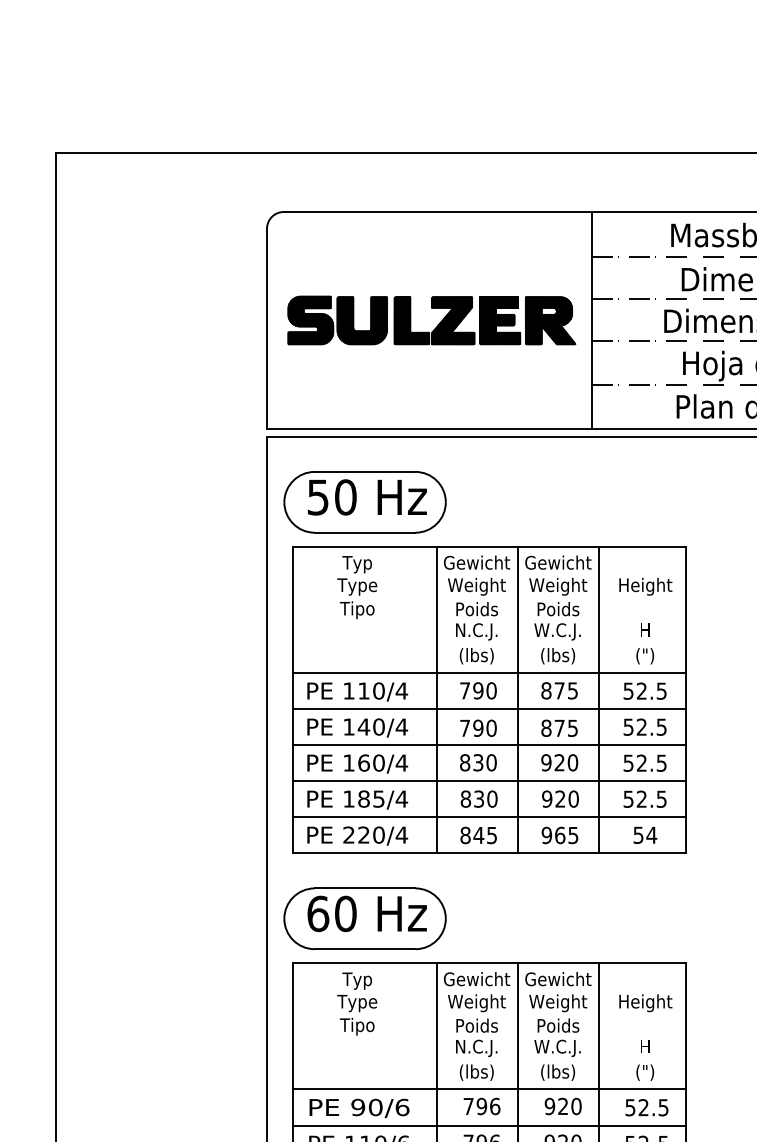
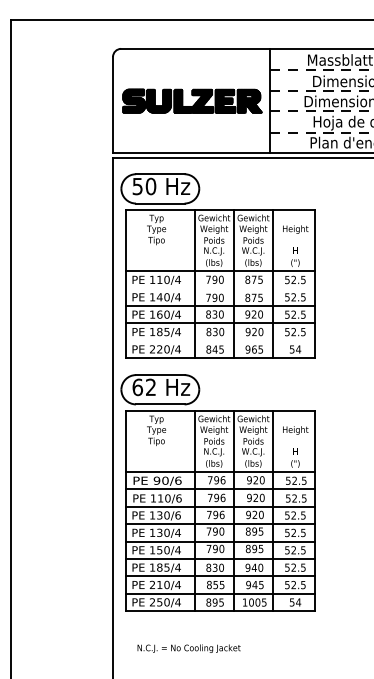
line: (489, 708) -> (220, 288), removed
line: (489, 816) -> (220, 340), removed
text: (344, 914) -> (150, 387), 60 -> 62

